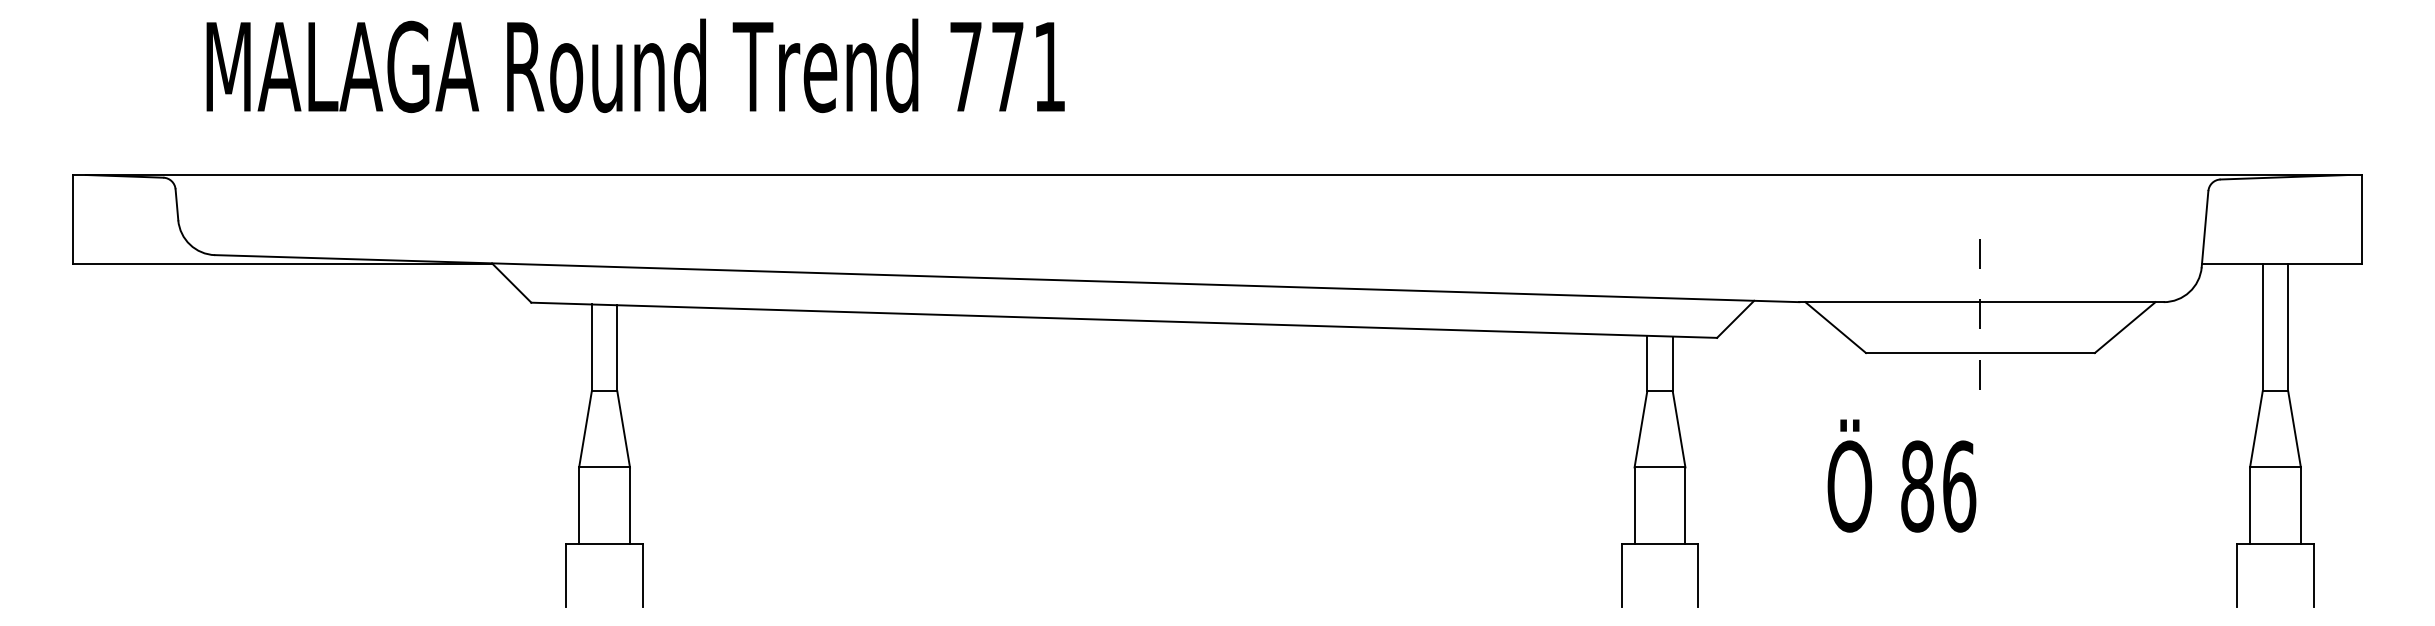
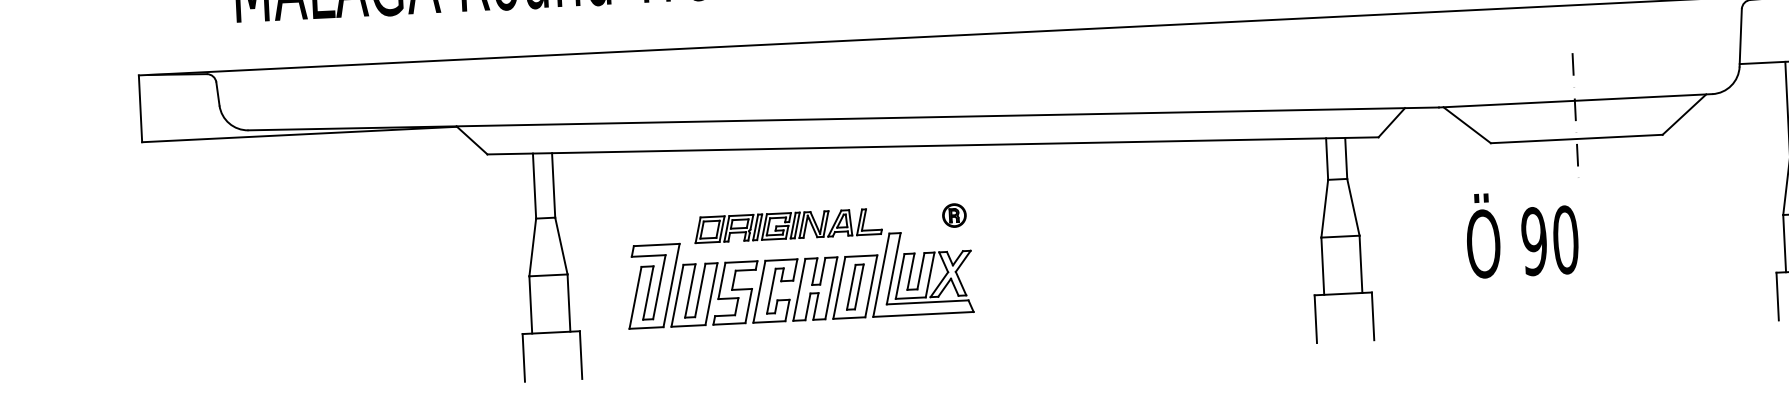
part: (937, 471) -> (798, 266), added
text: (1938, 486) -> (1550, 240), 86 -> 90

